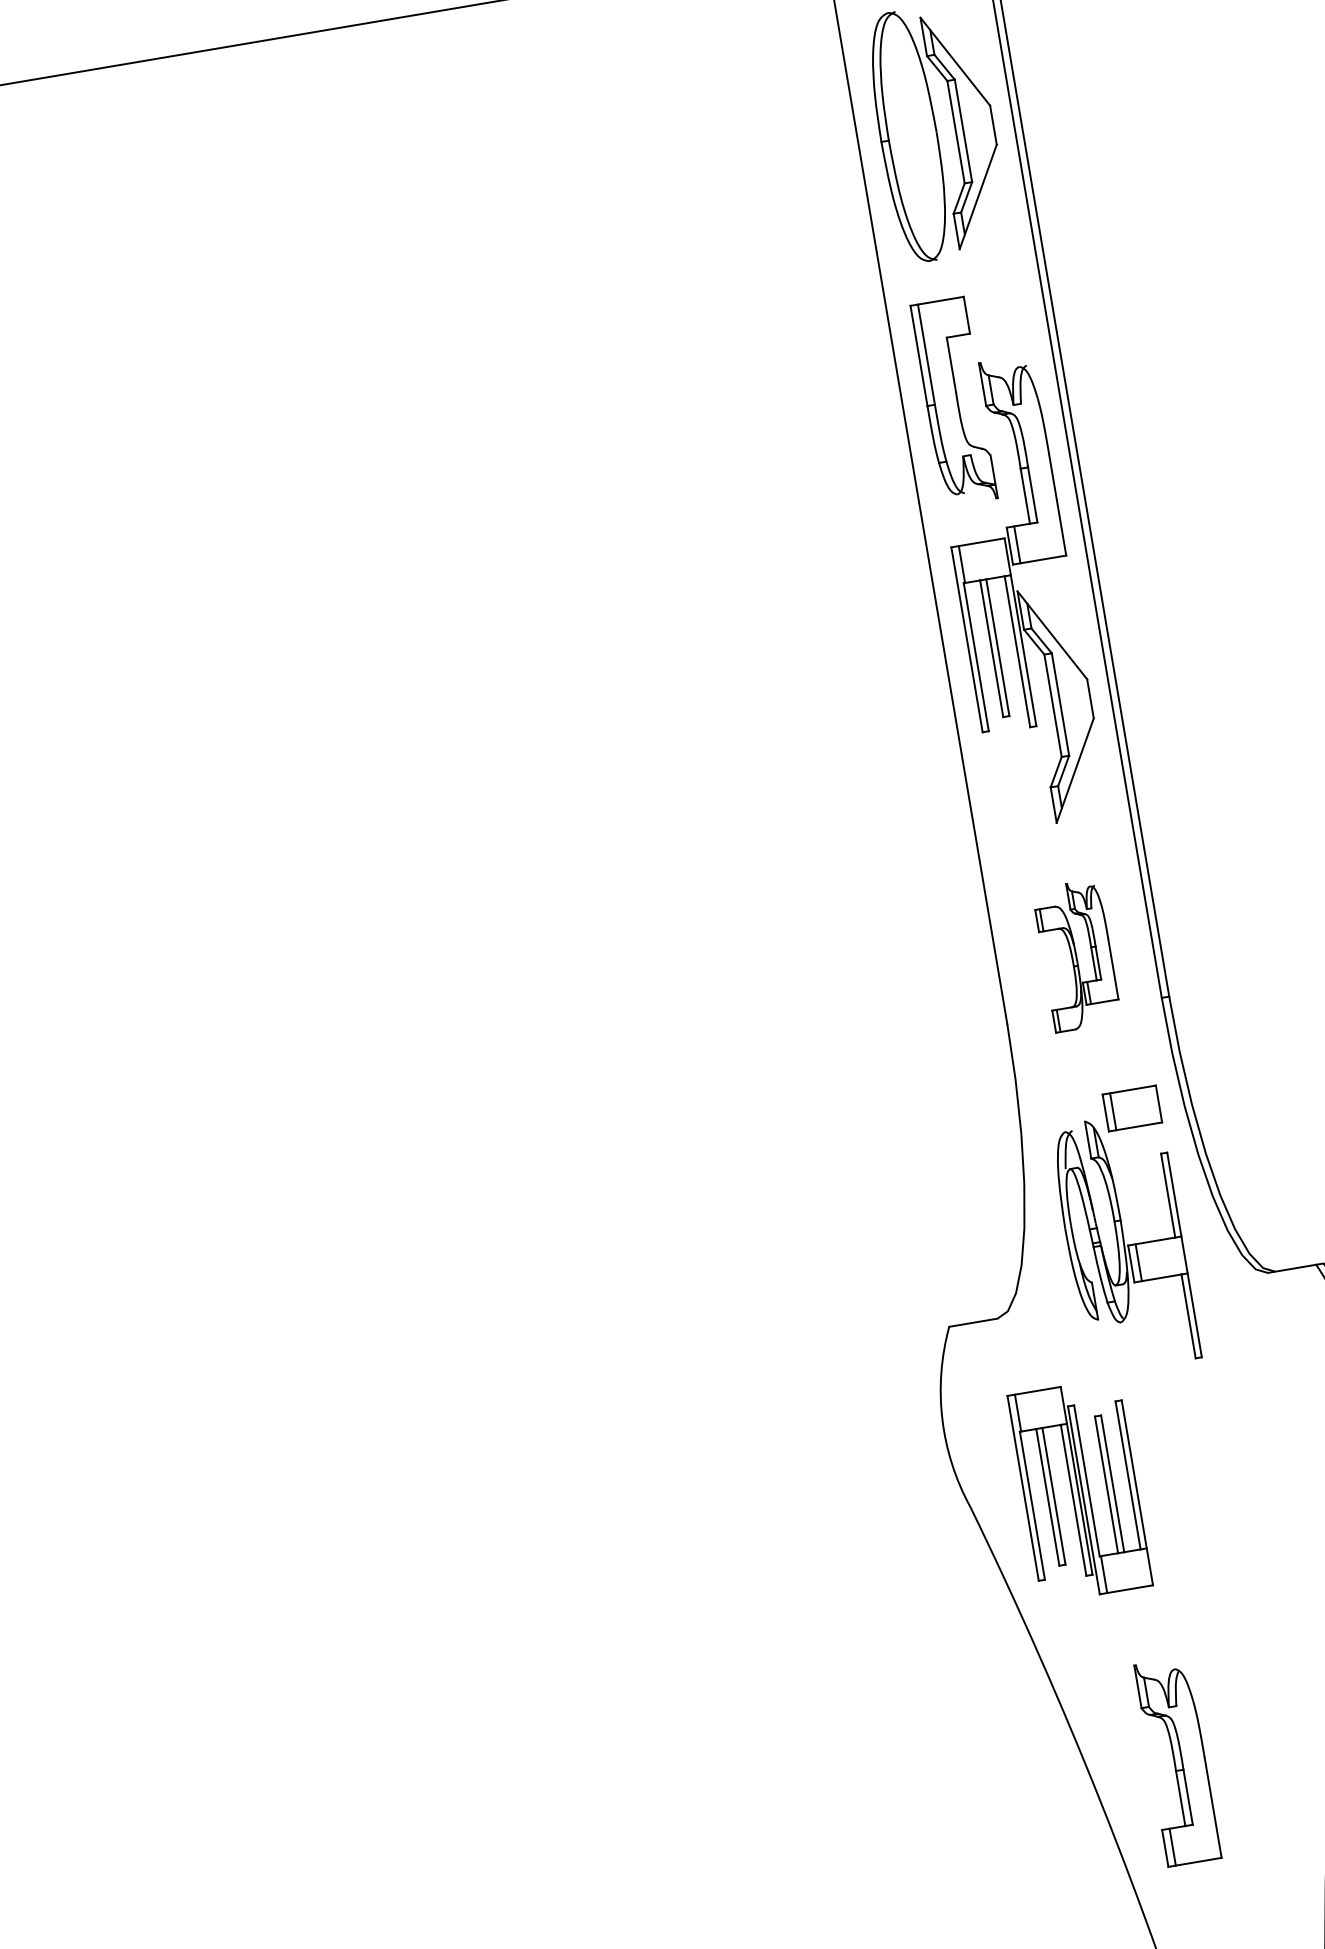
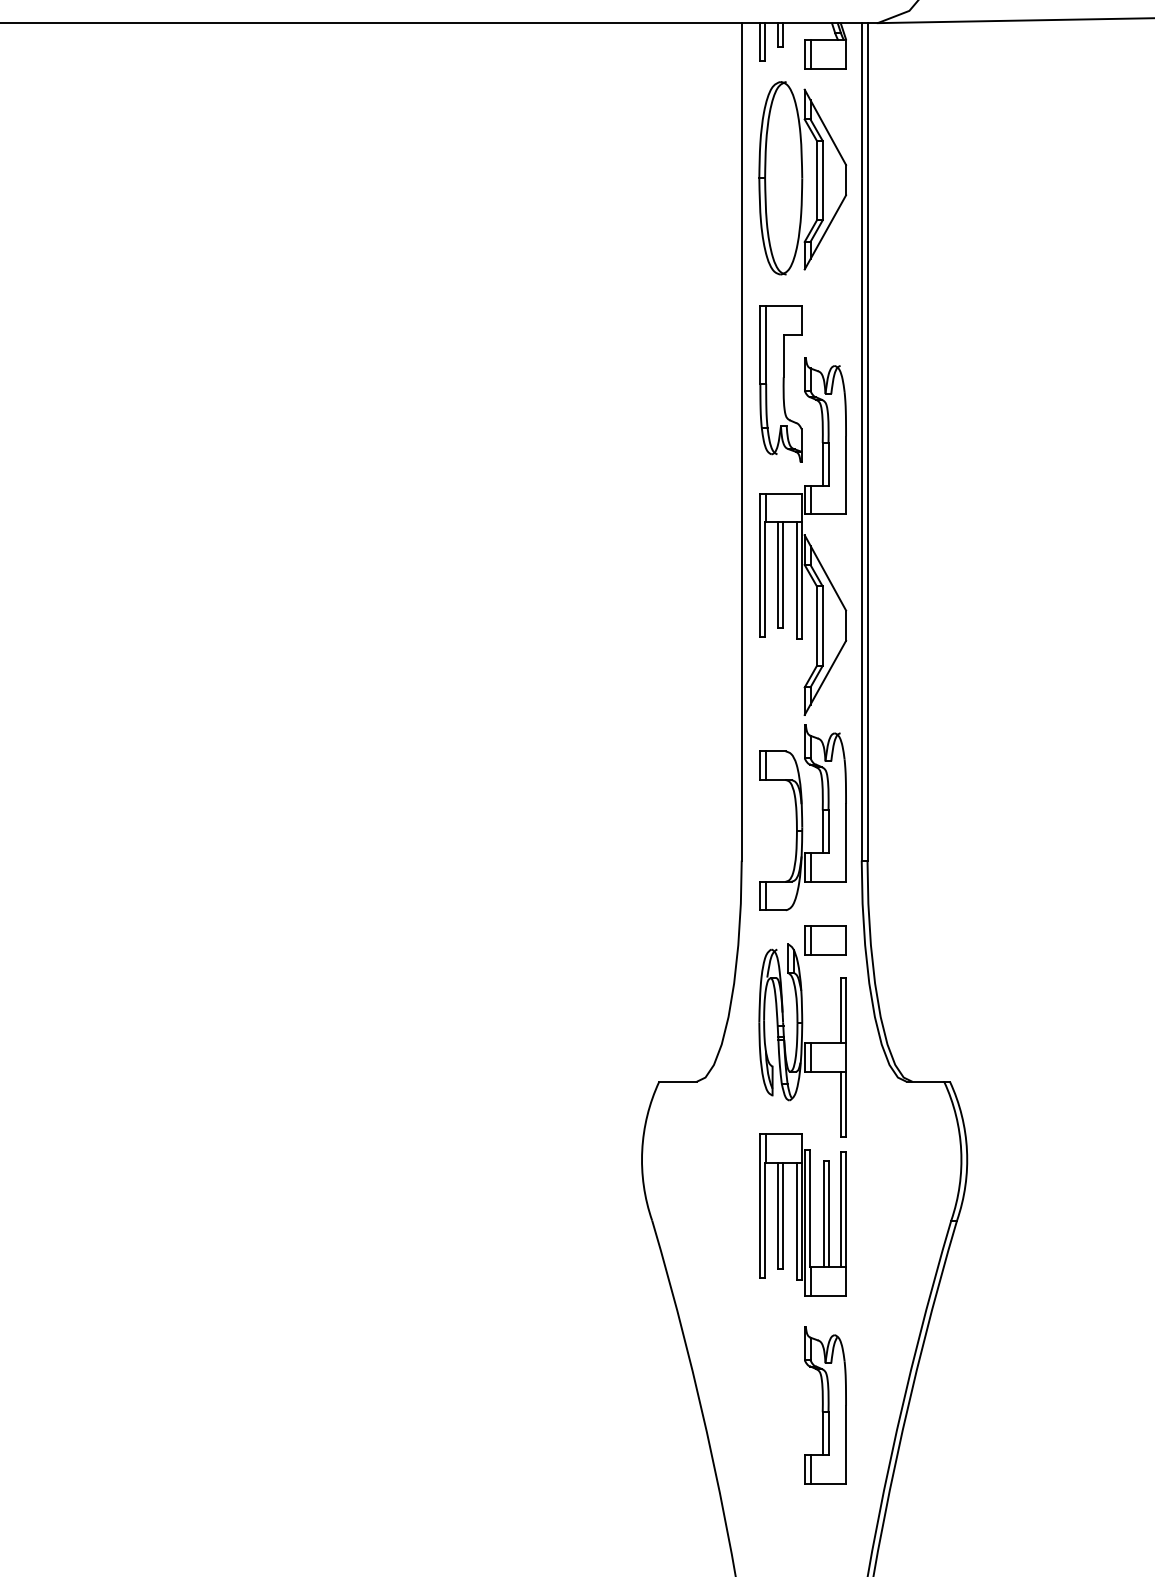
part: (1076, 955) -> (802, 817), size x1.67
part: (1079, 1489) -> (802, 1214), moved
part: (1178, 1761) -> (825, 1405), moved

